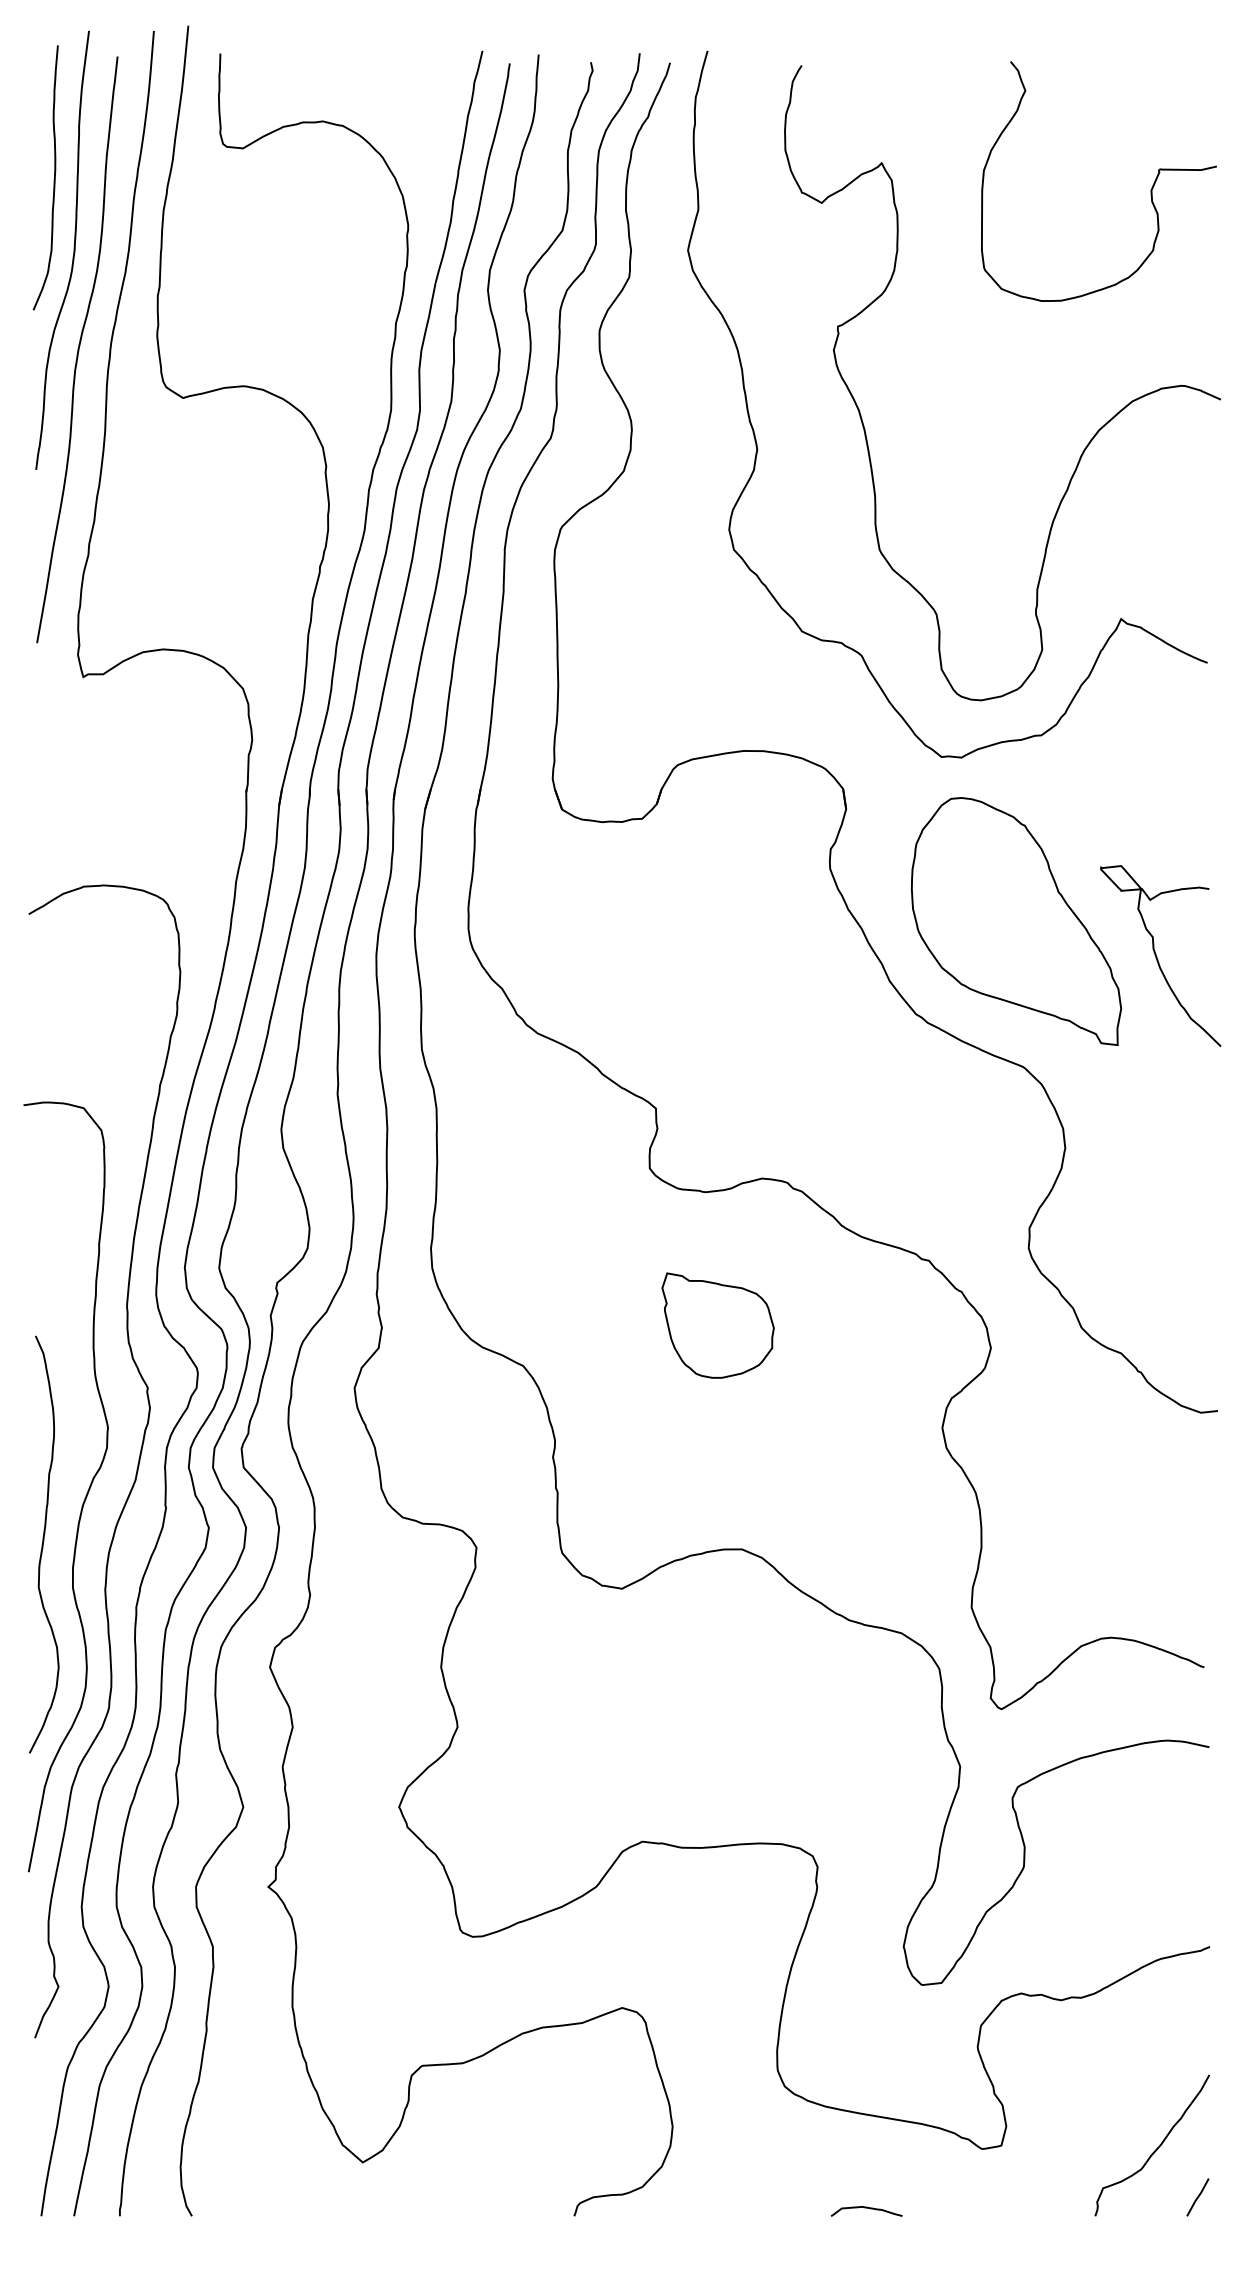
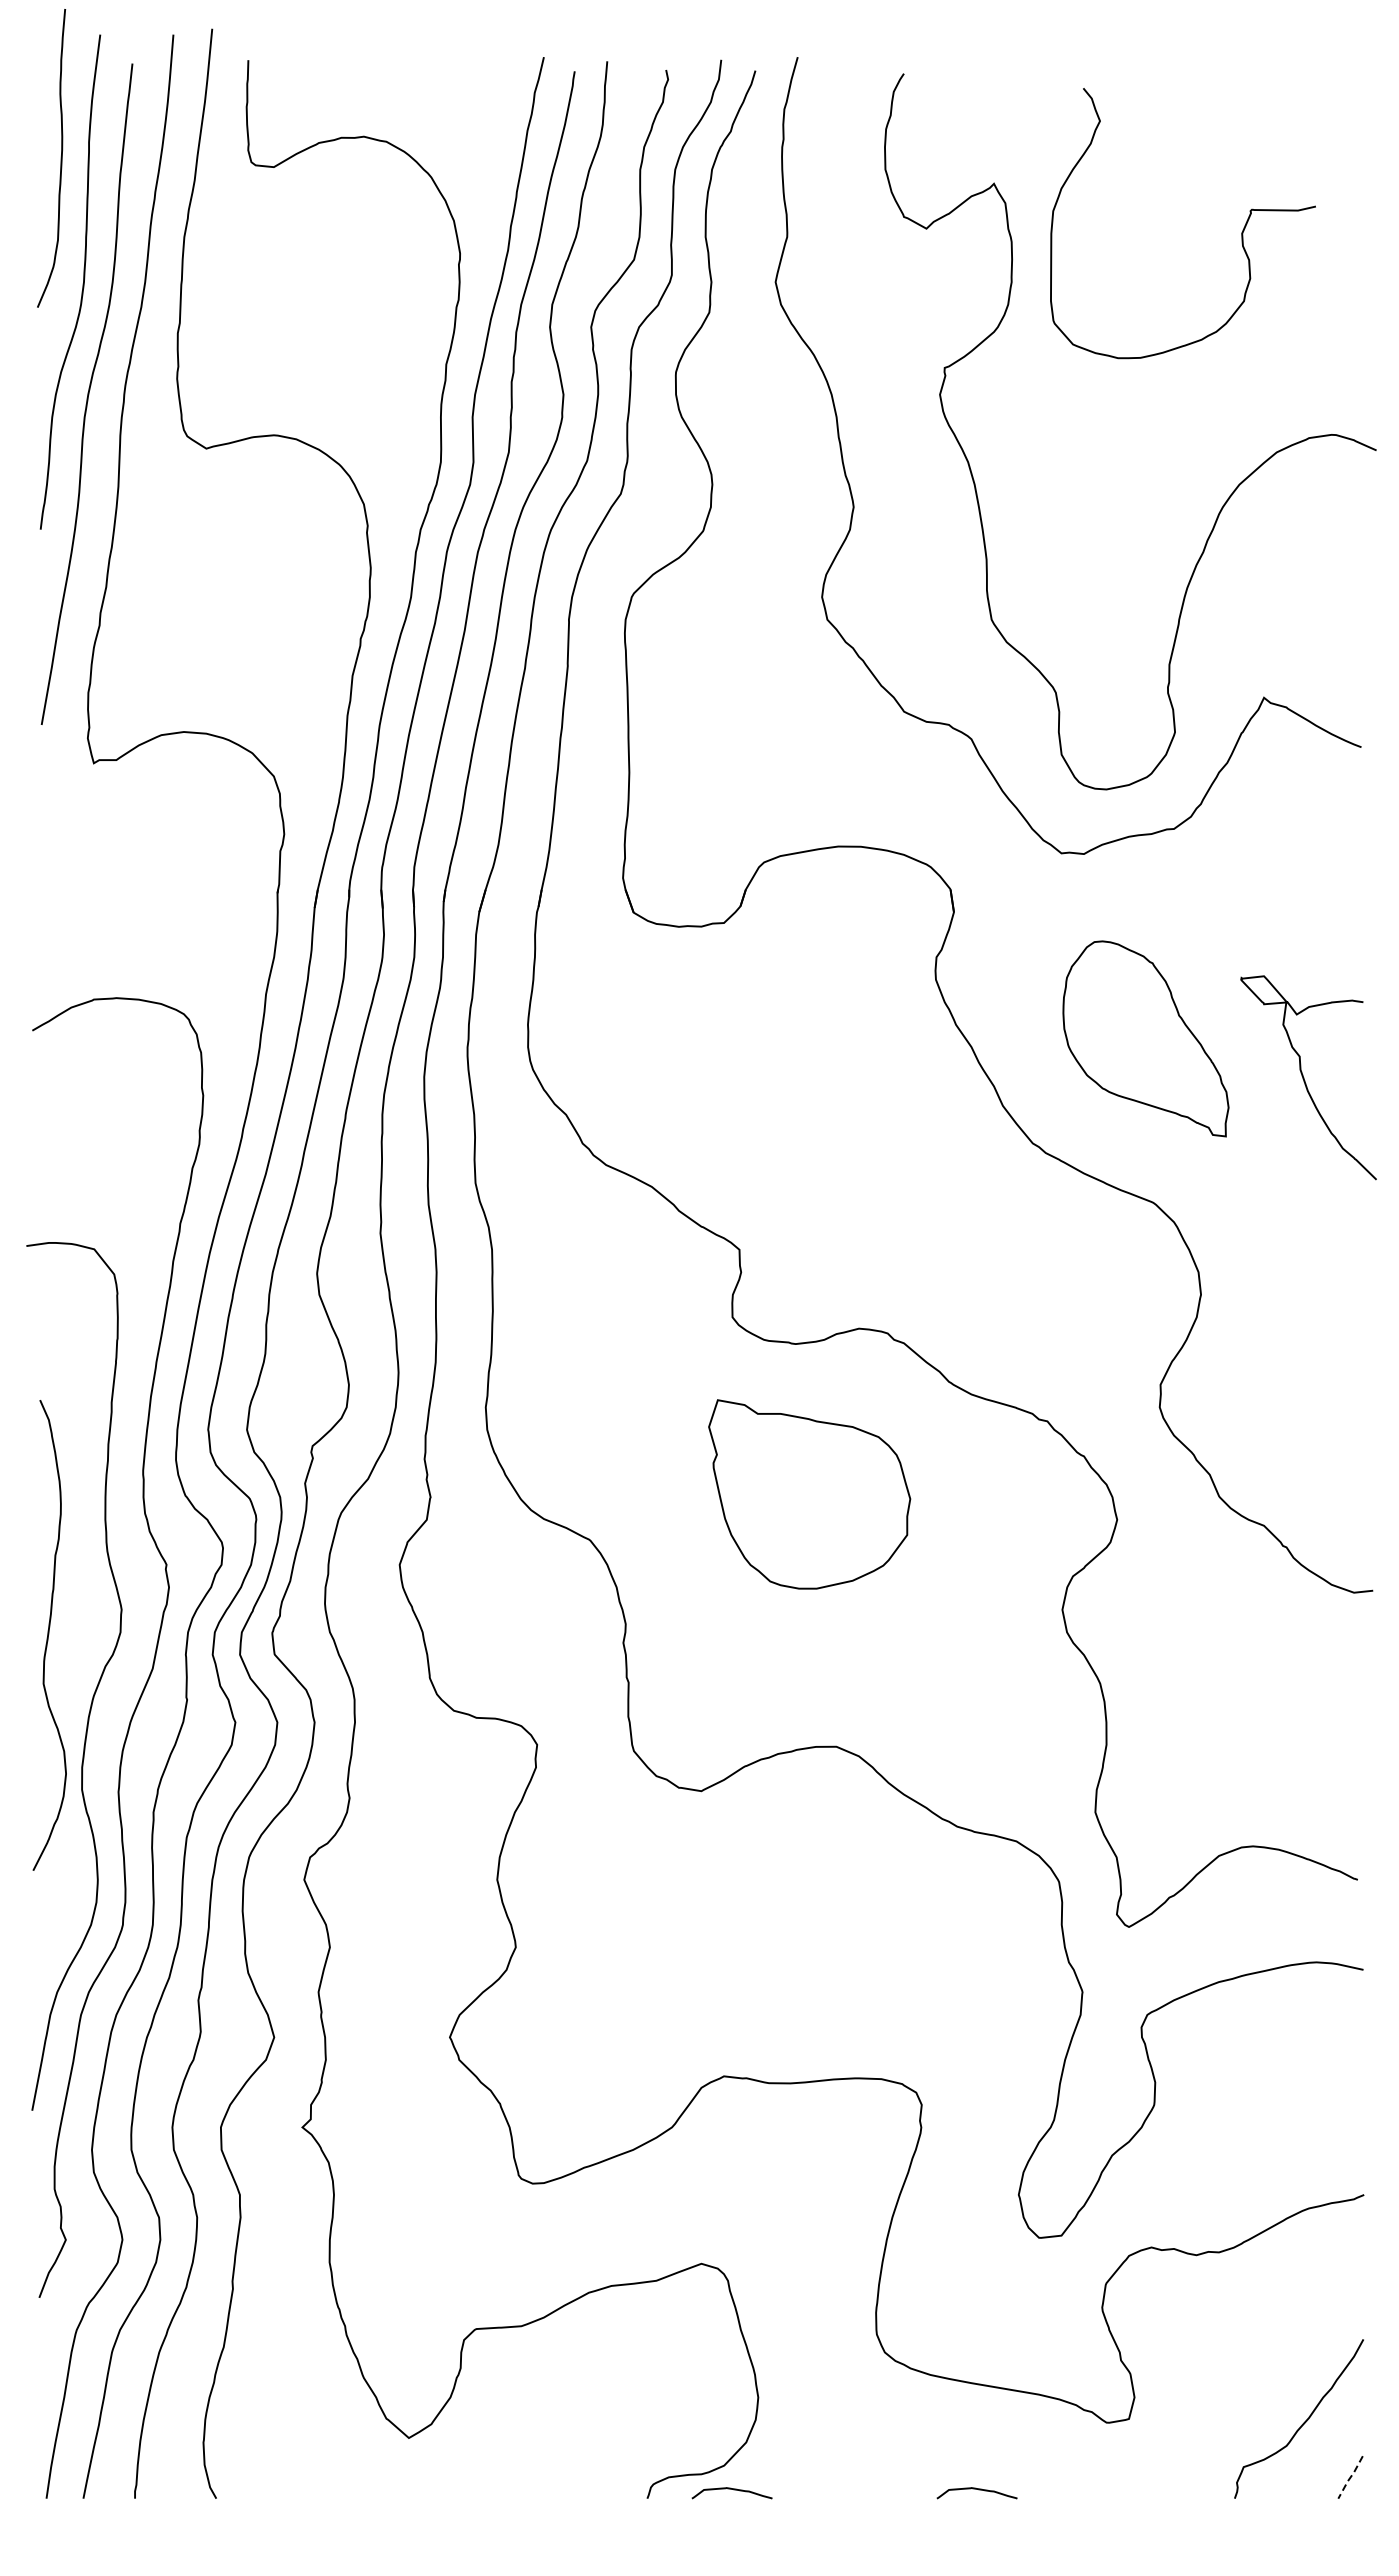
curve: (53, 177) -> (60, 158), moved
curve: (1150, 189) -> (1241, 232), moved
part: (1016, 921) -> (1145, 1038), size x0.7
part: (718, 1325) -> (809, 1494), size x1.6
curve: (44, 1543) -> (49, 1634), moved
line: (1197, 2197) -> (1350, 2477), solid -> dashed
curve: (650, 2208) -> (733, 2490), added

